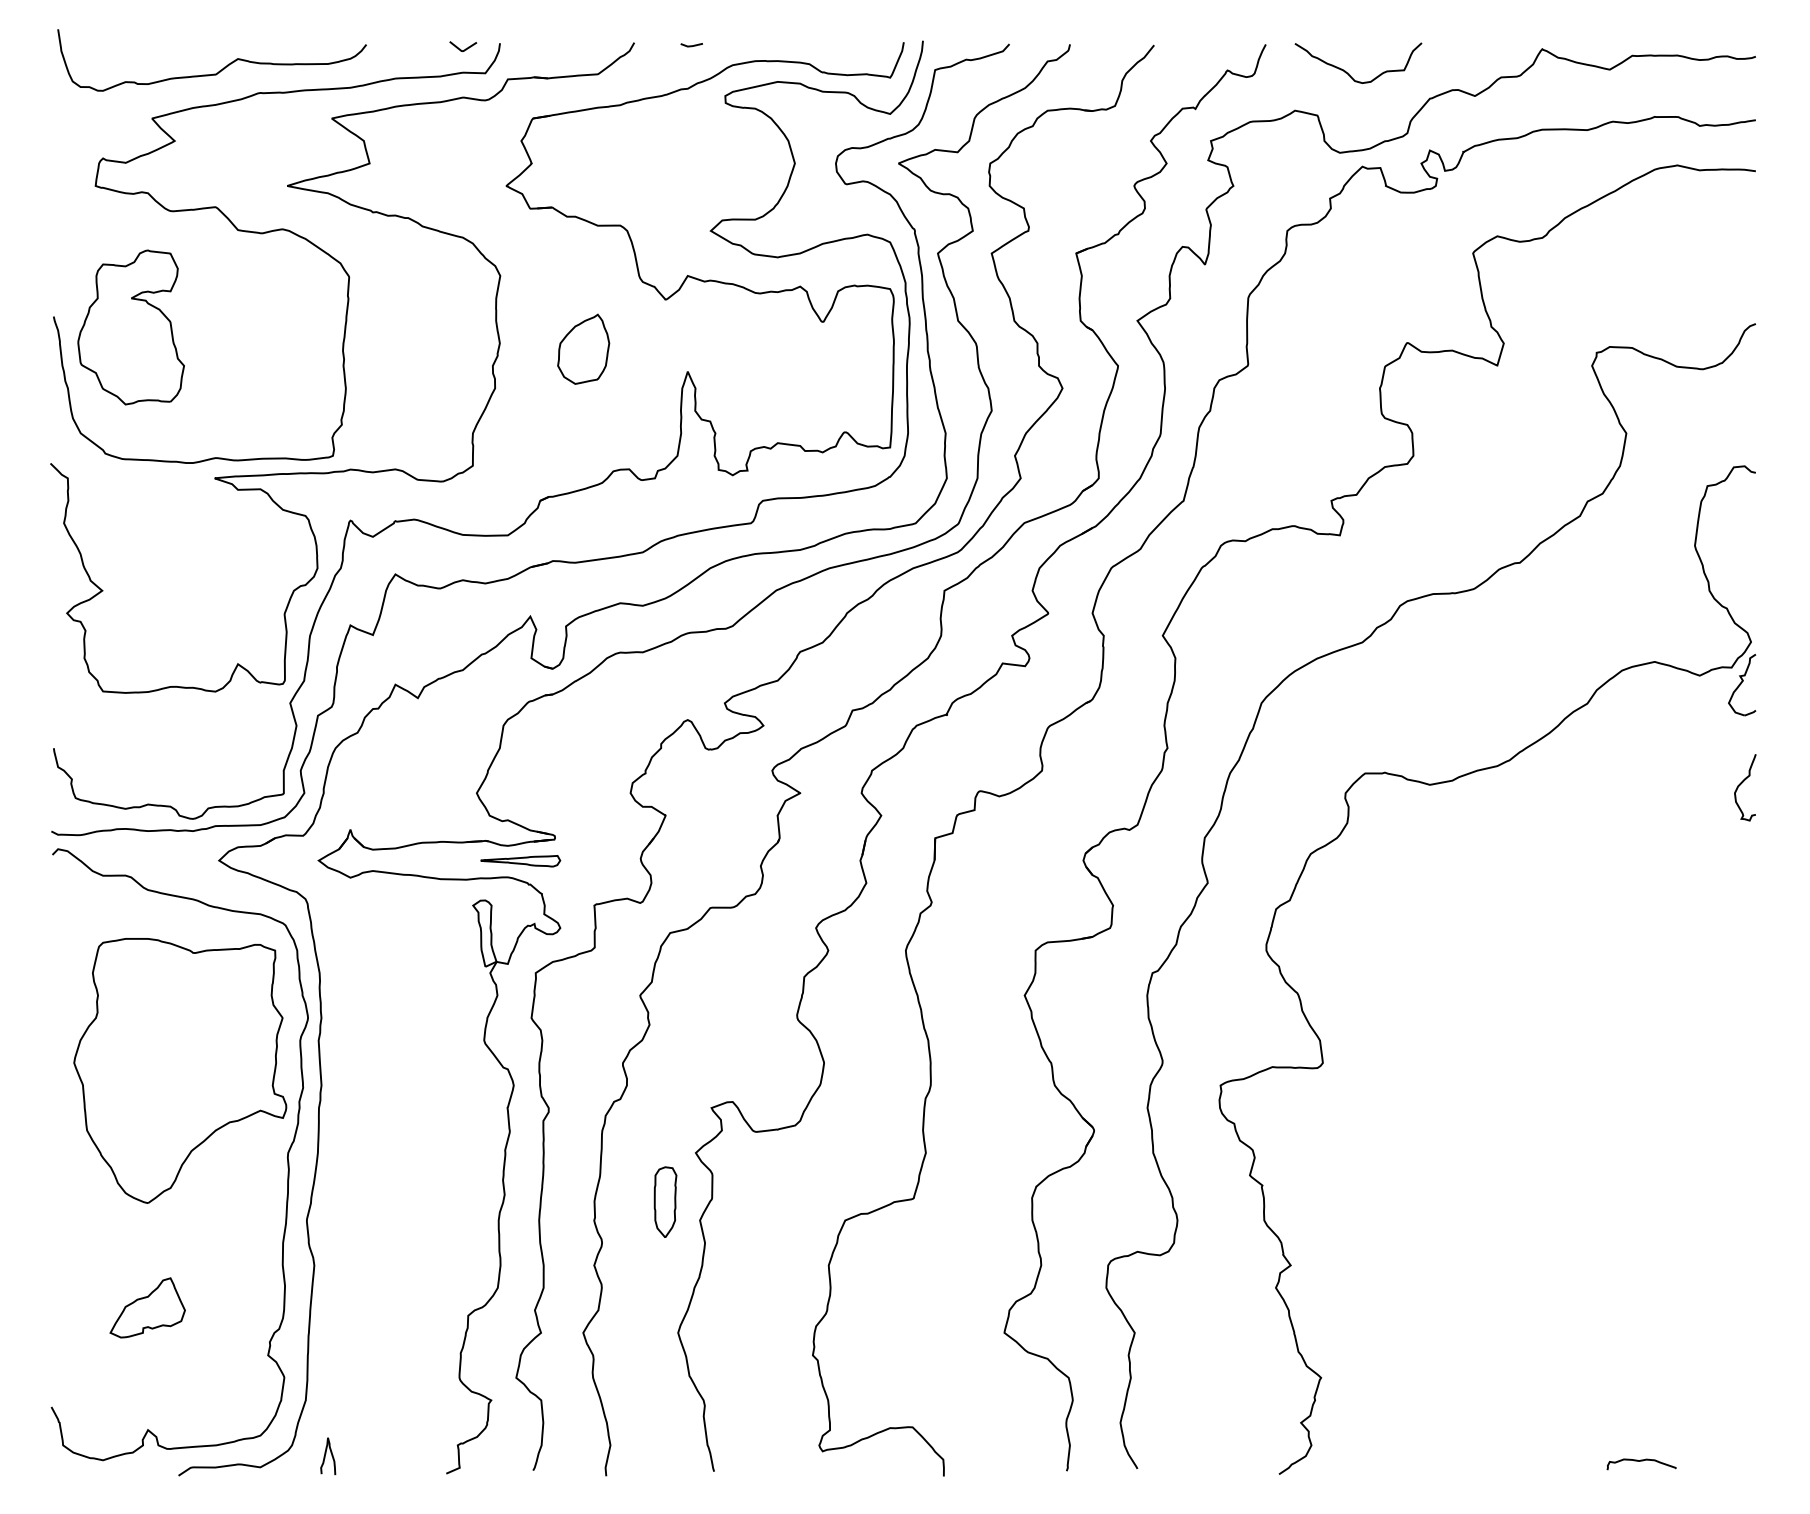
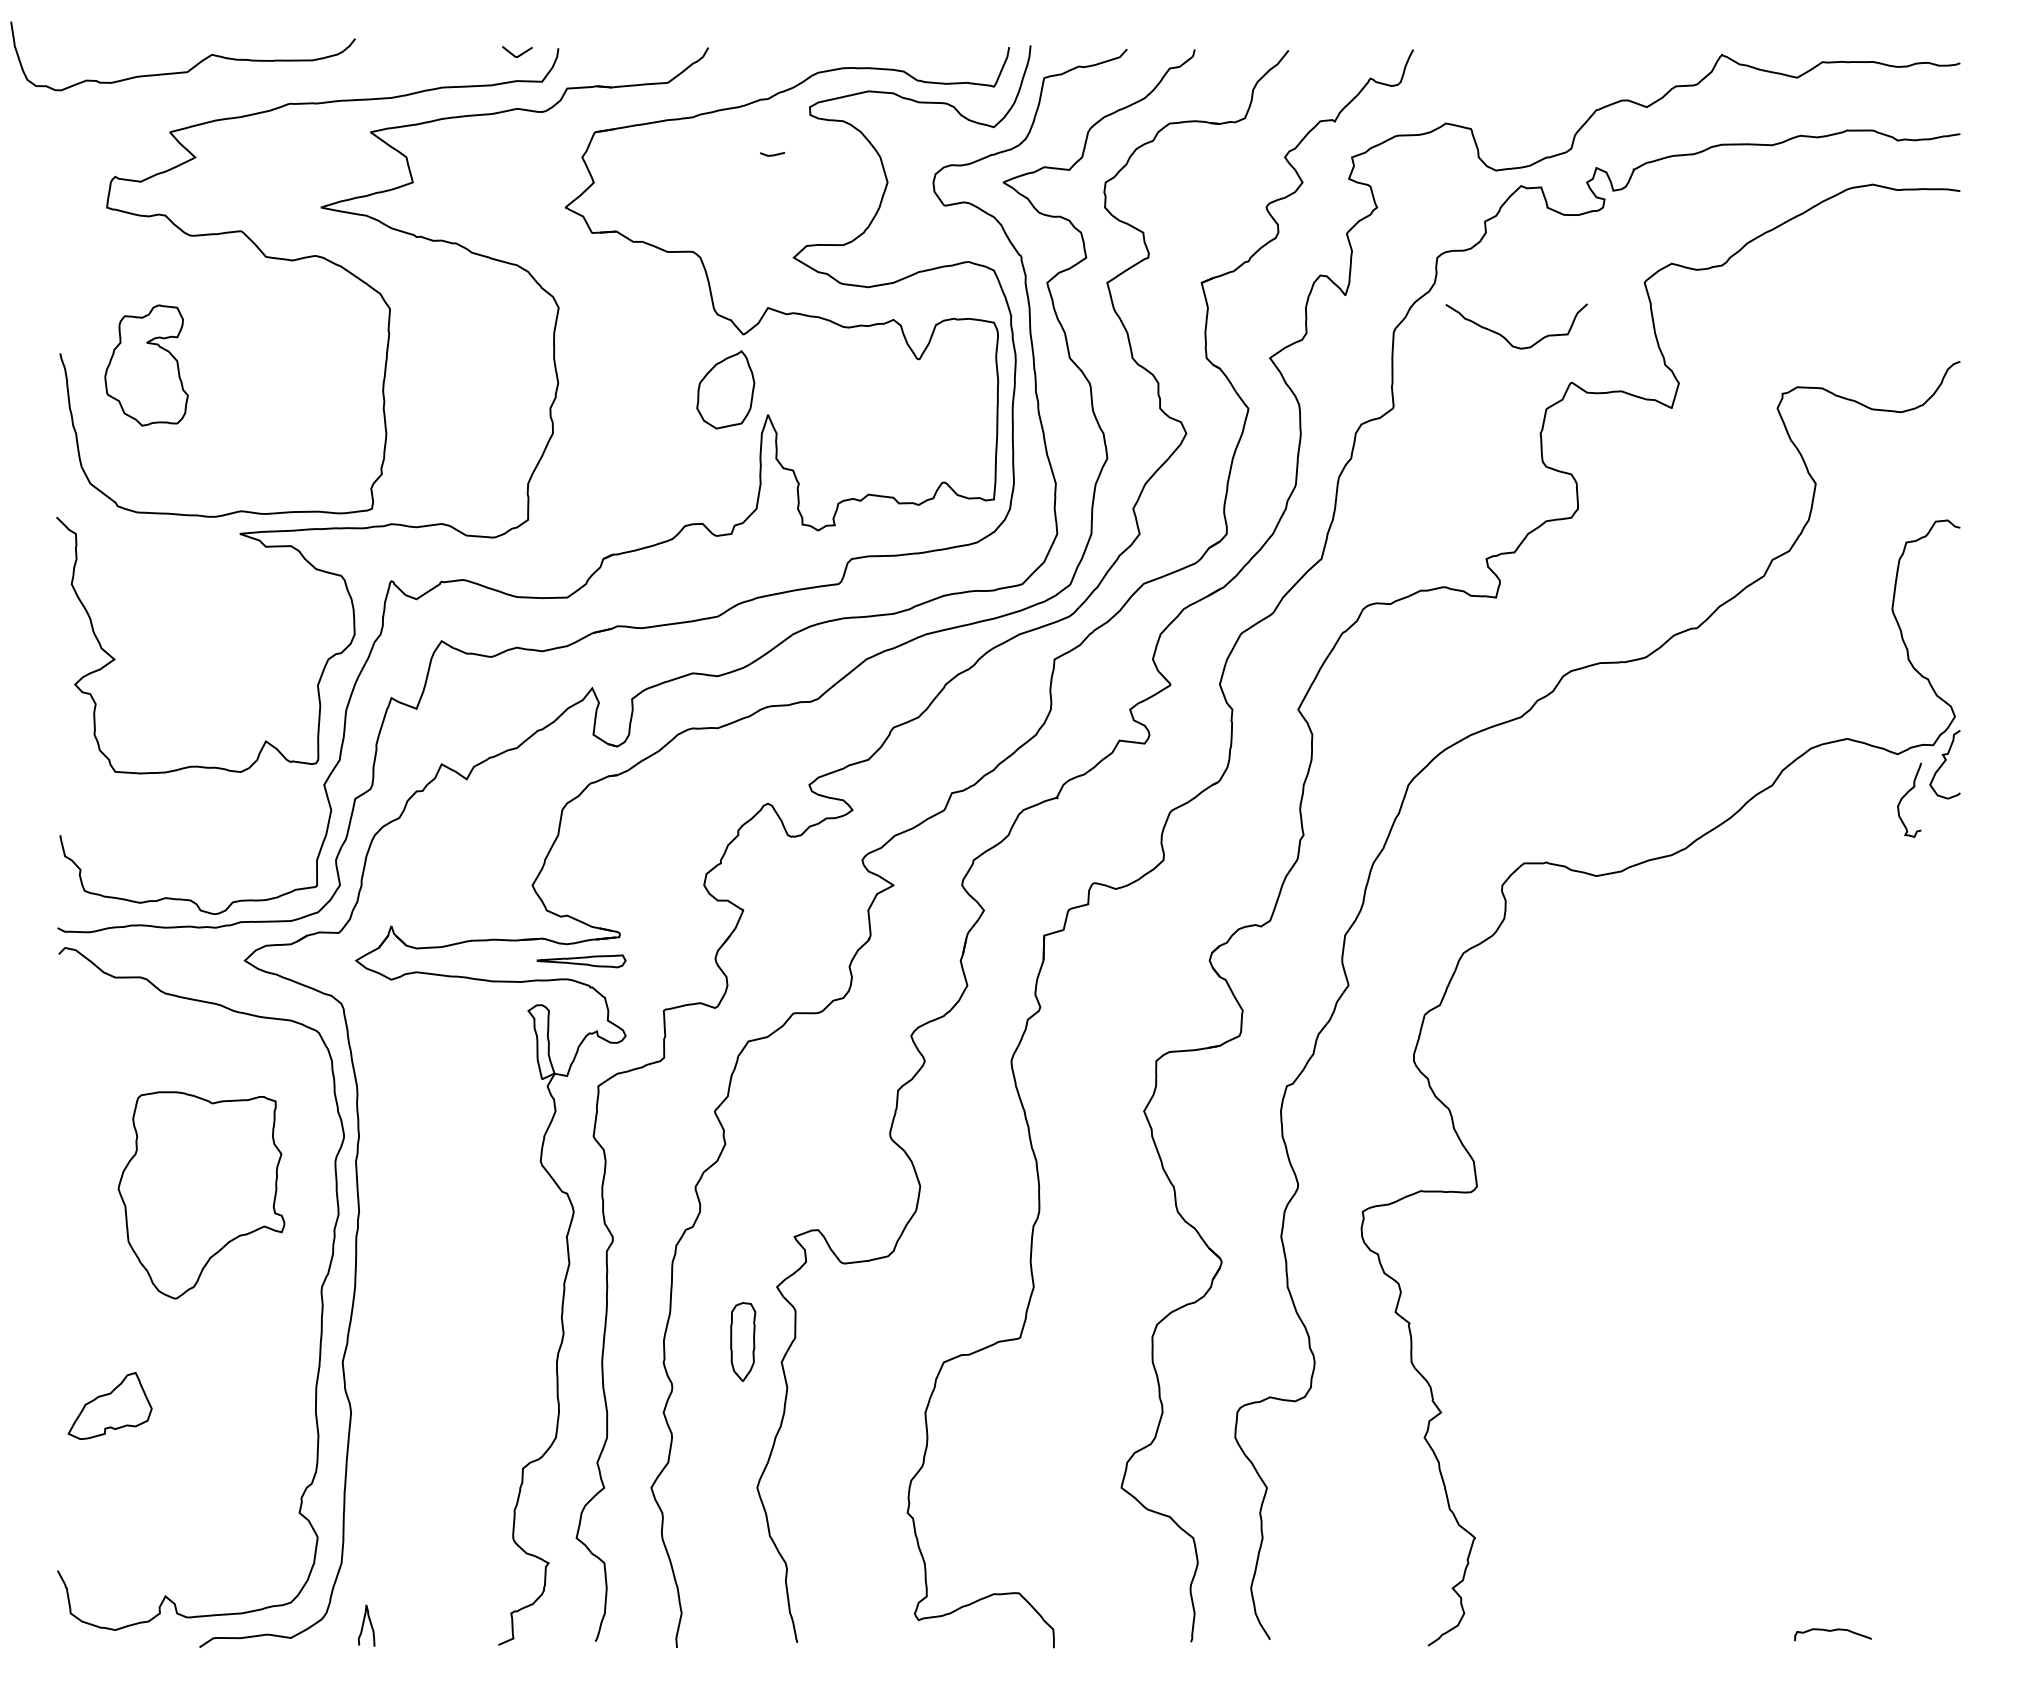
line: (691, 45) -> (772, 154), moved
curve: (219, 70) -> (191, 67), moved
curve: (1348, 73) -> (1505, 337), moved
part: (131, 327) -> (146, 365), size x0.7
part: (583, 348) -> (725, 389), moved
curve: (1742, 783) -> (1906, 795), moved
part: (180, 1070) -> (201, 1195), size x0.7
part: (147, 1307) -> (109, 1405), moved

